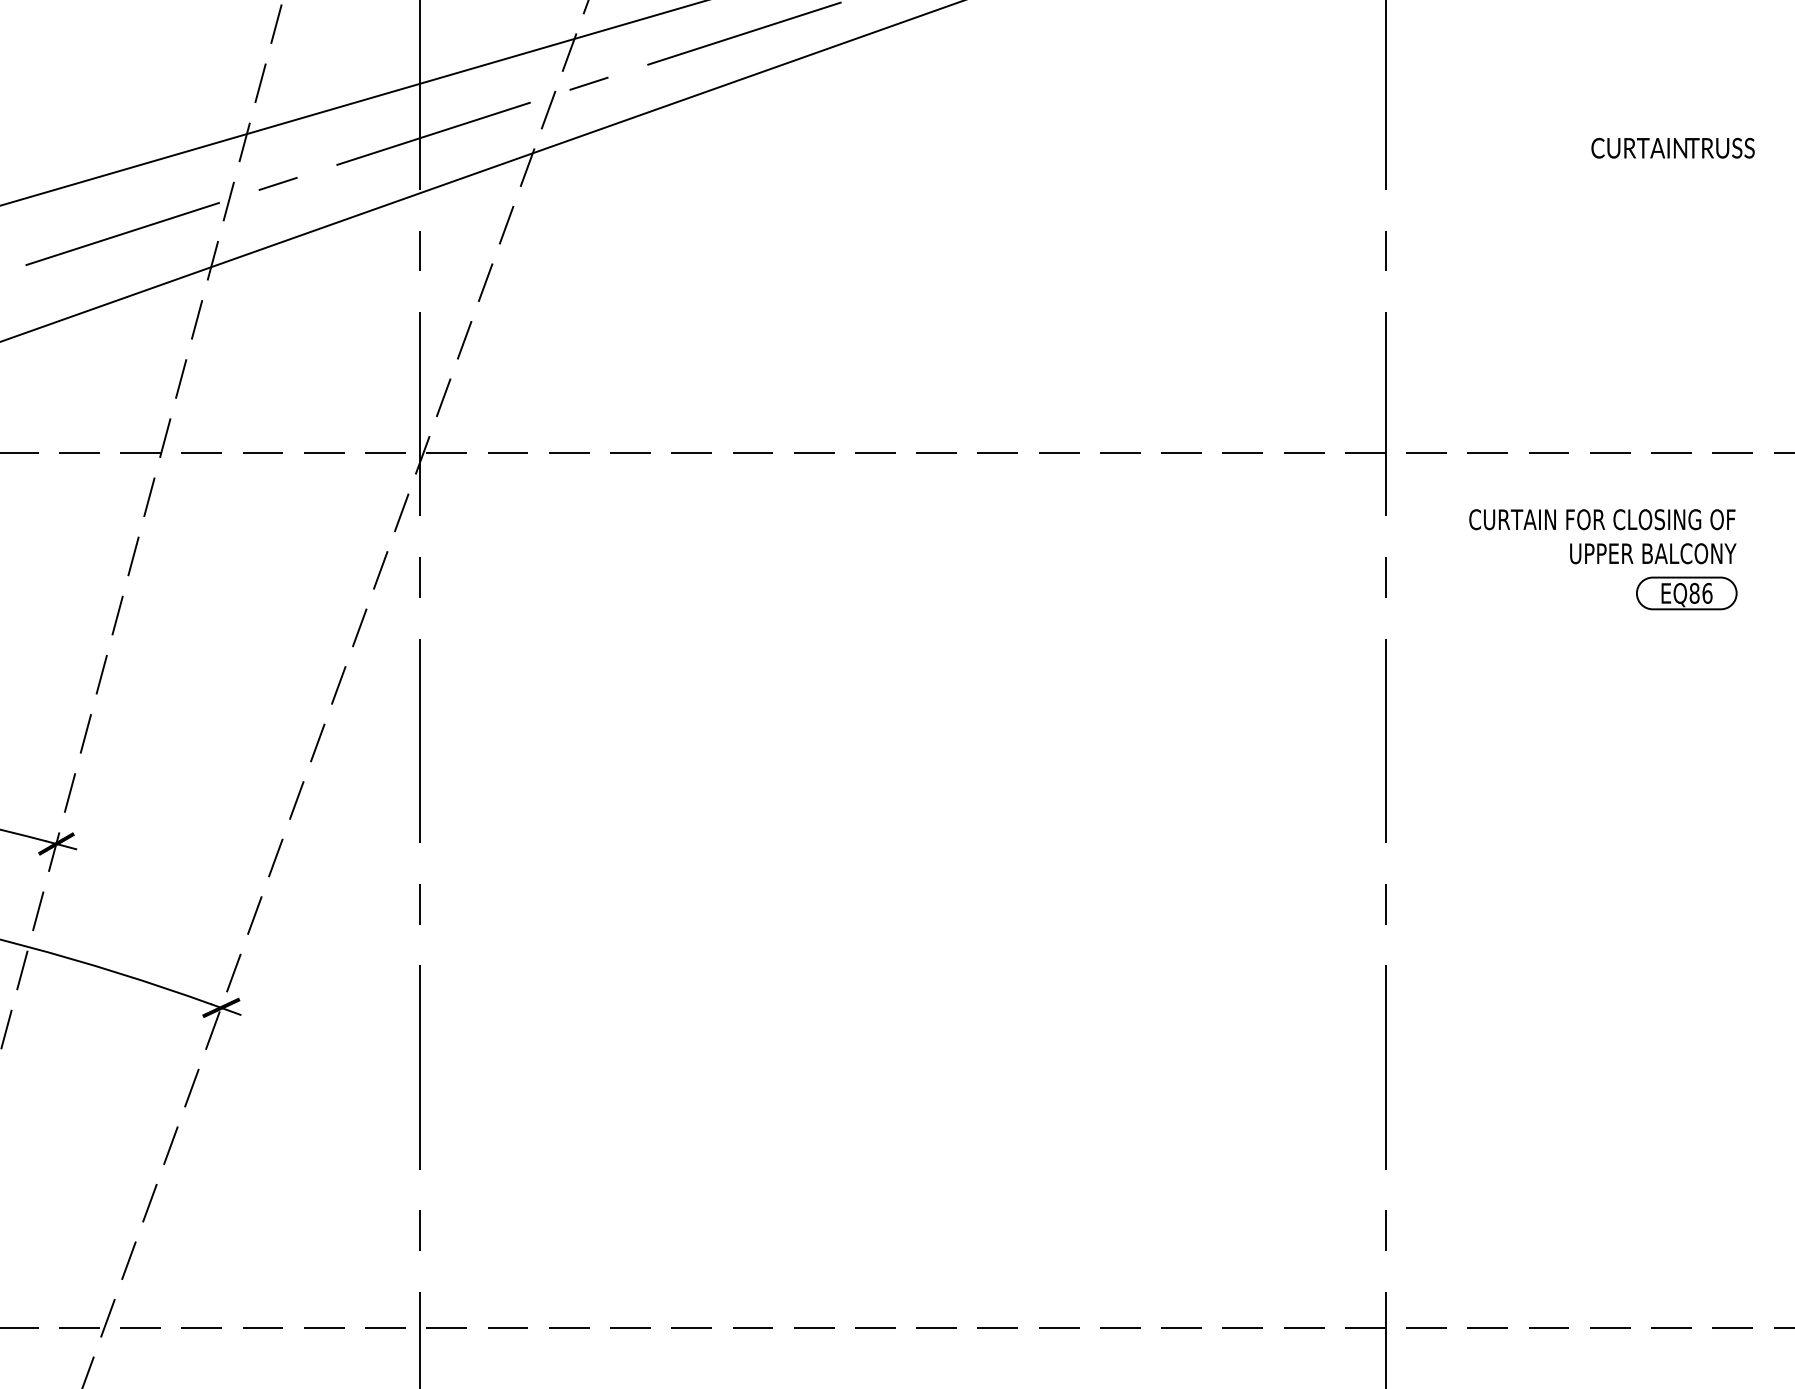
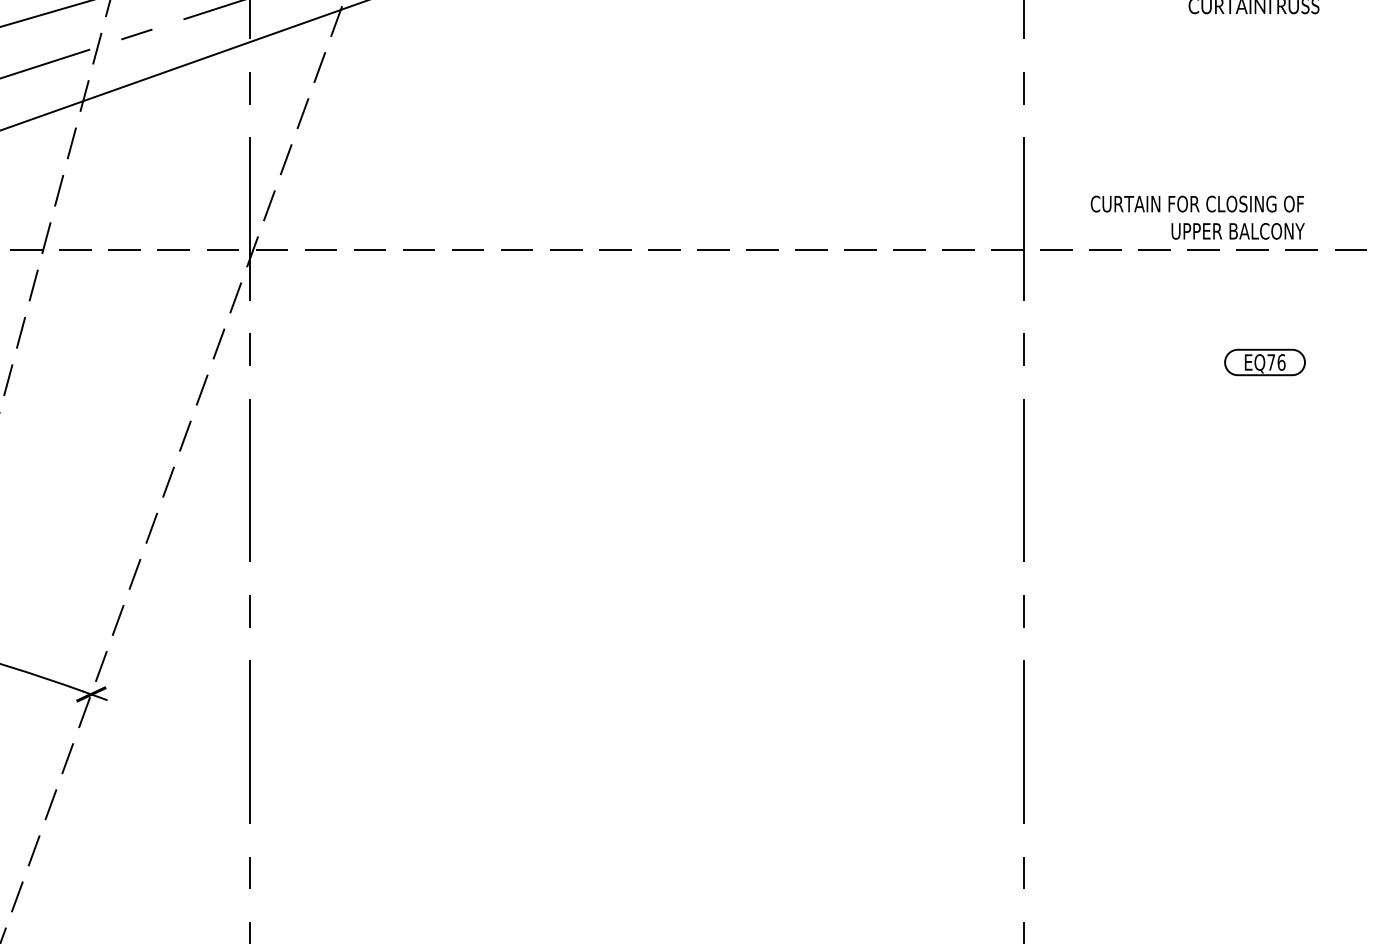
text: (1602, 536) -> (1197, 217), moved
text: (1694, 592) -> (1271, 361), EQ86 -> EQ76

